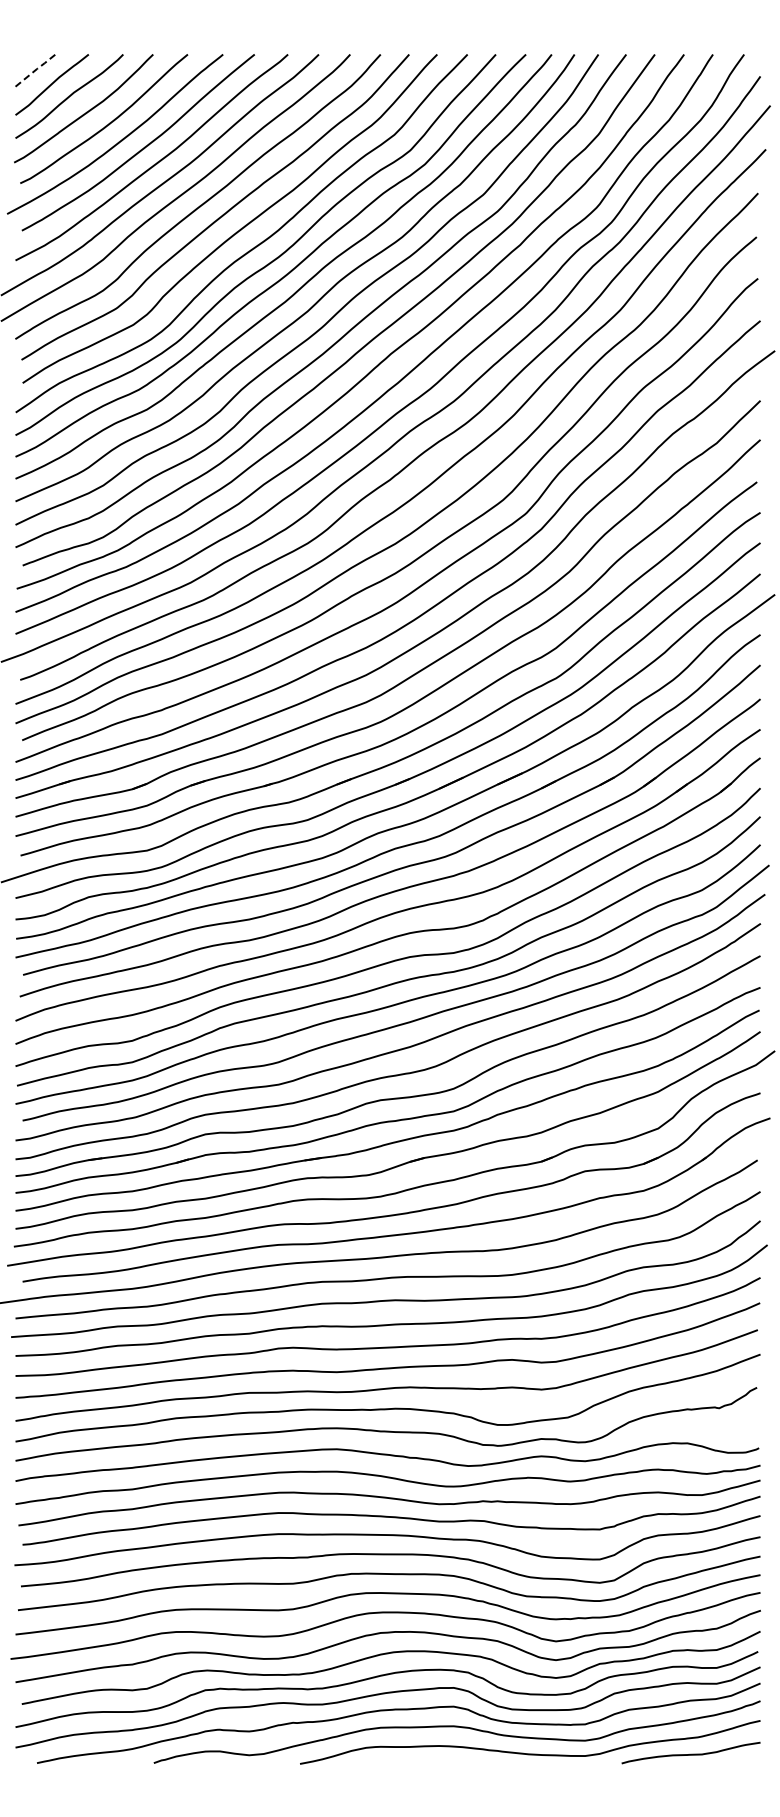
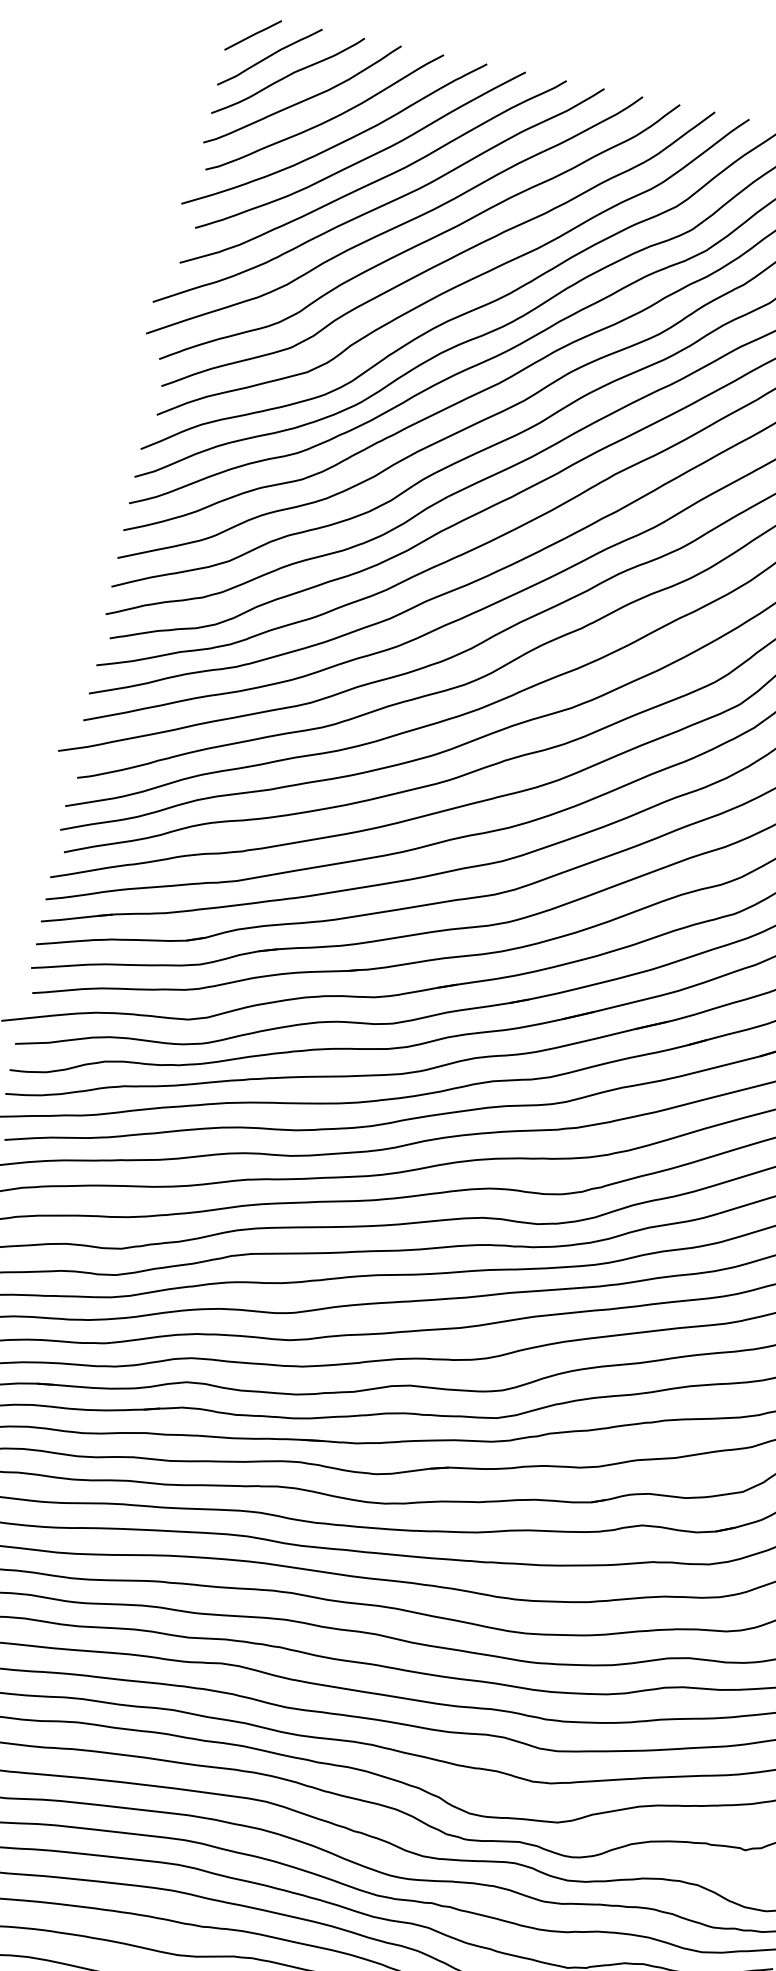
line: (36, 69) -> (254, 34), dashed -> solid

